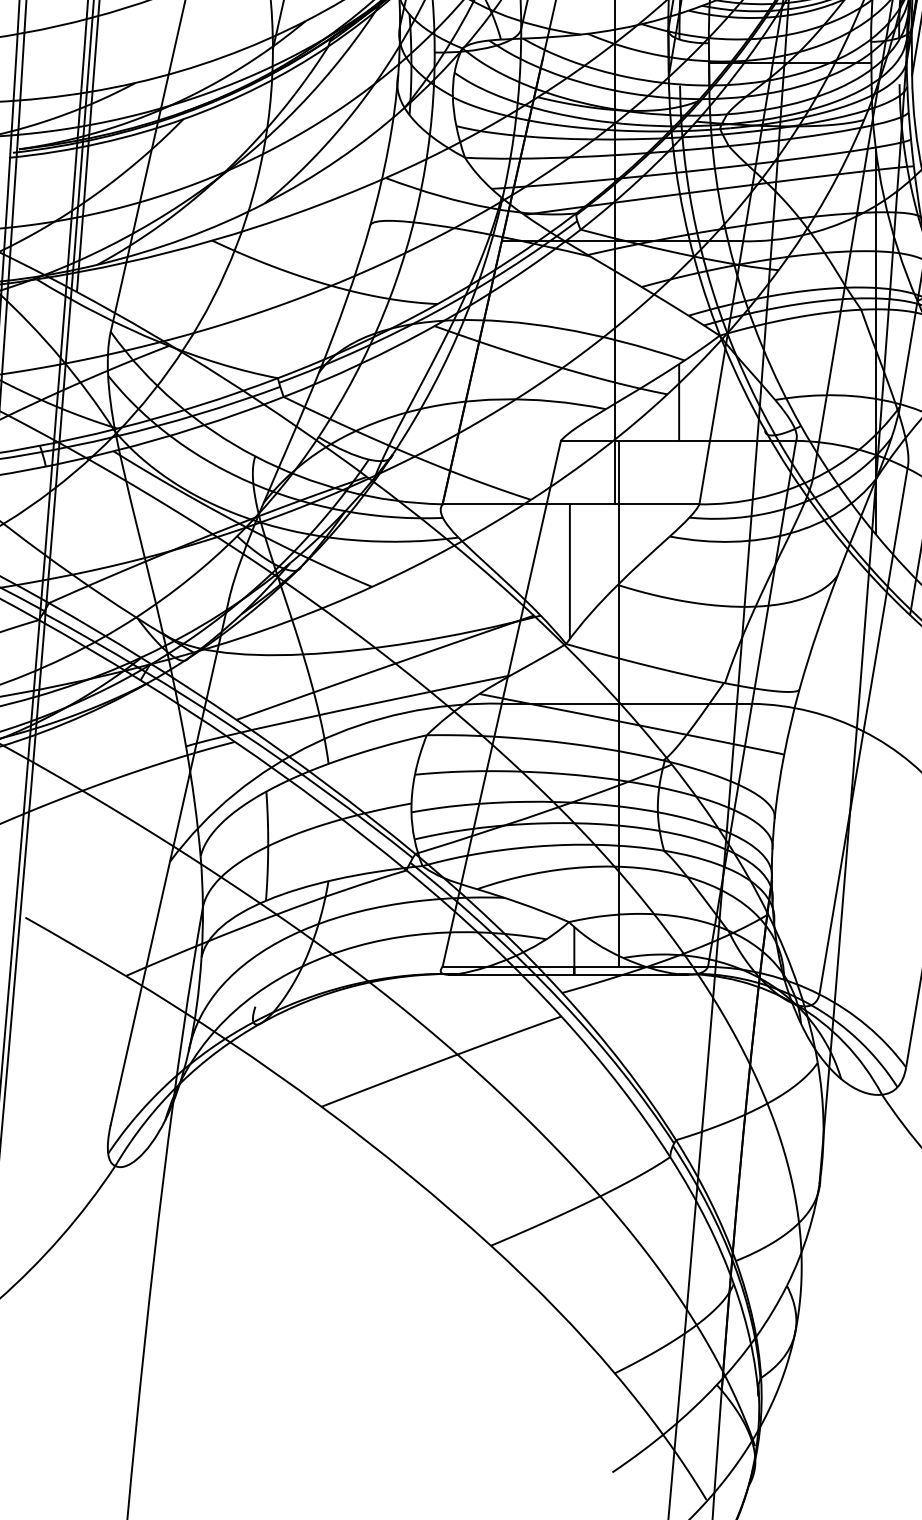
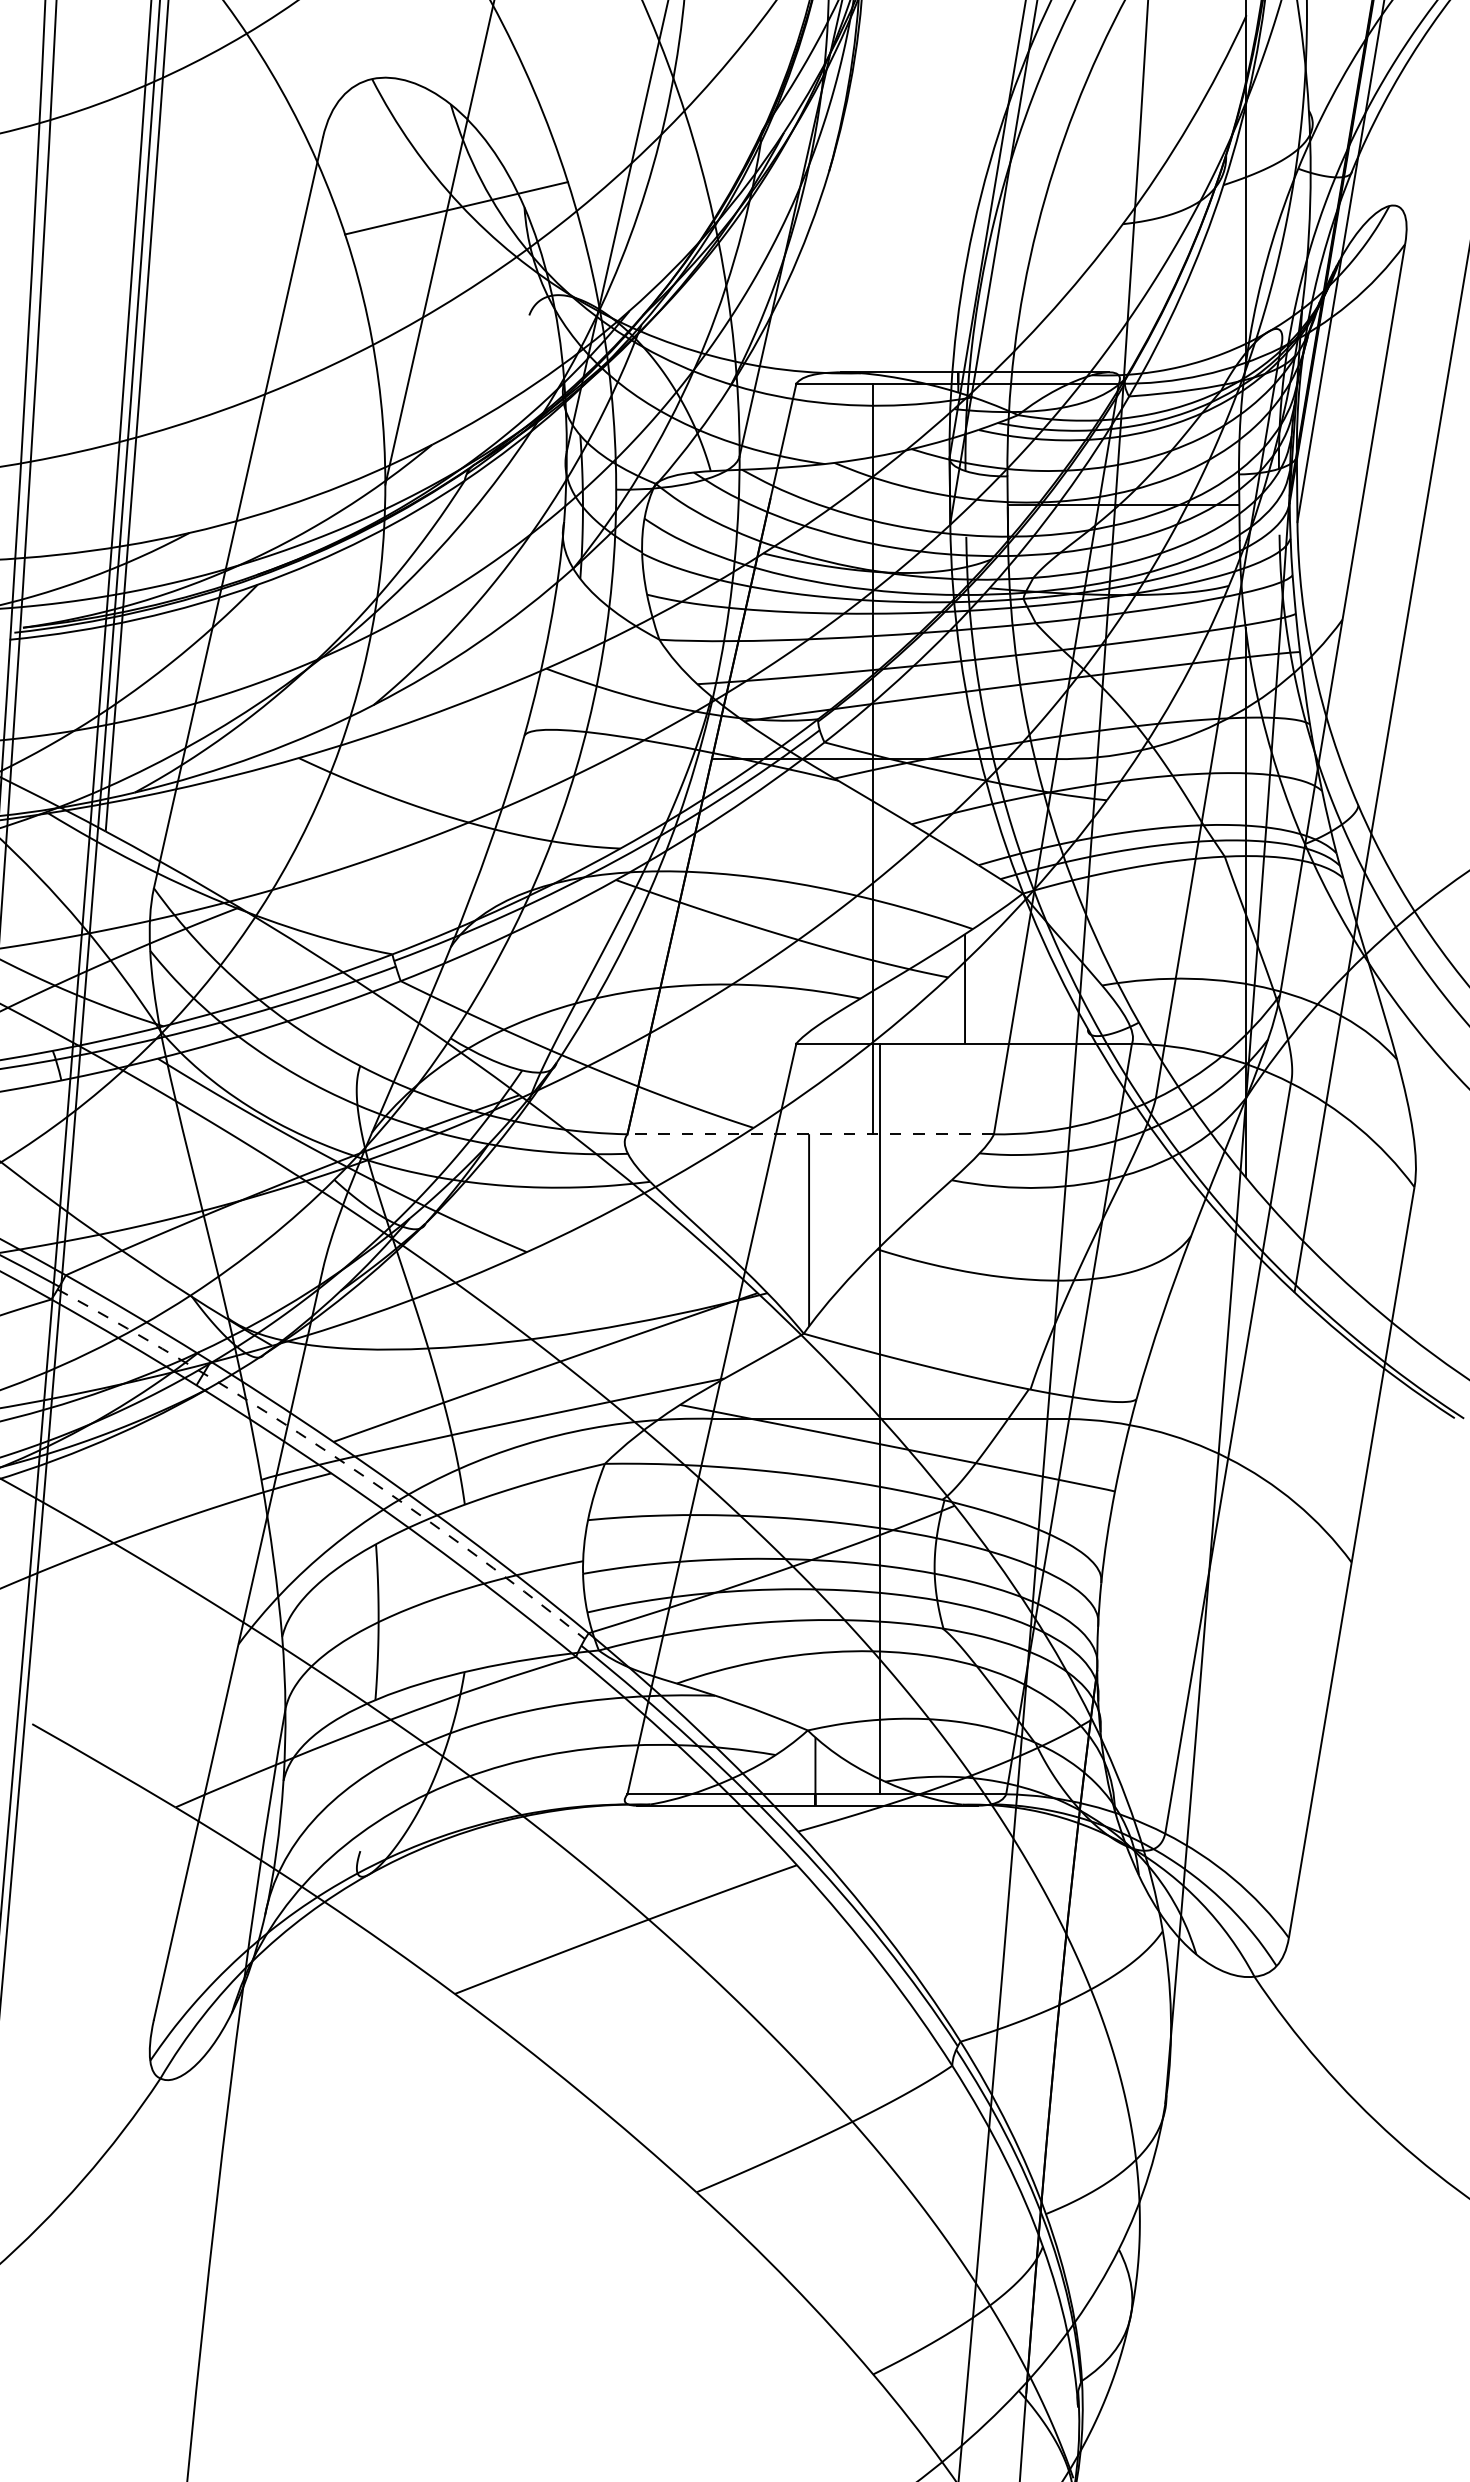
line: (570, 504) -> (810, 1134), solid -> dashed
arc: (233, 727) -> (328, 1452), solid -> dashed

